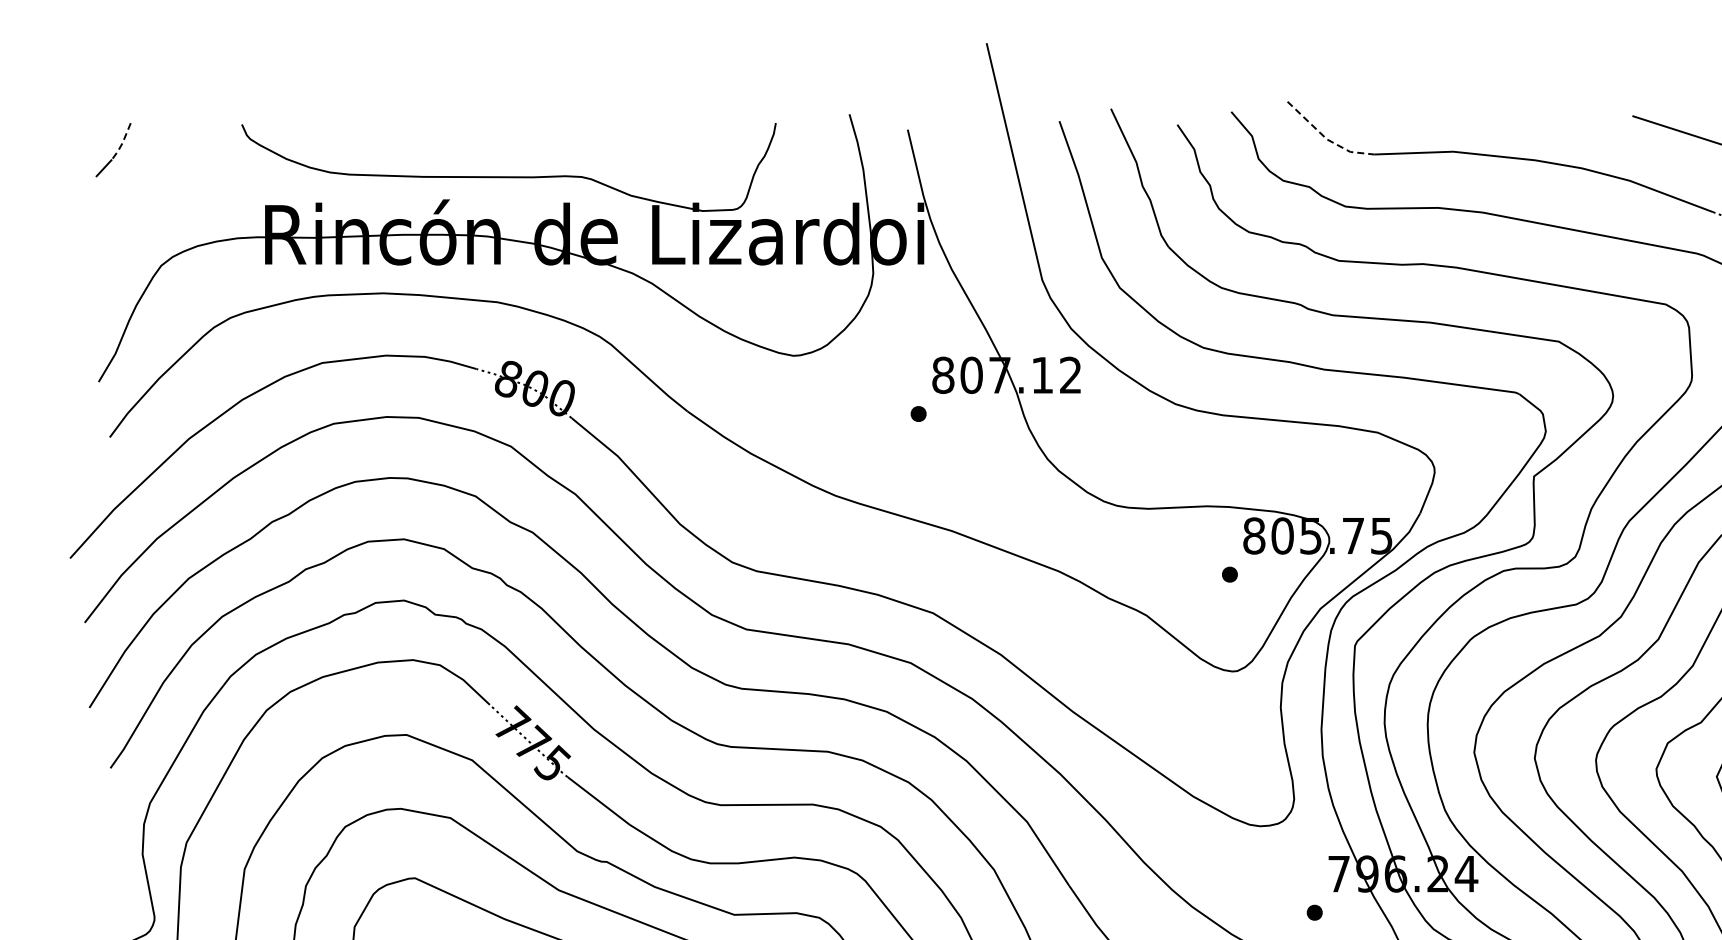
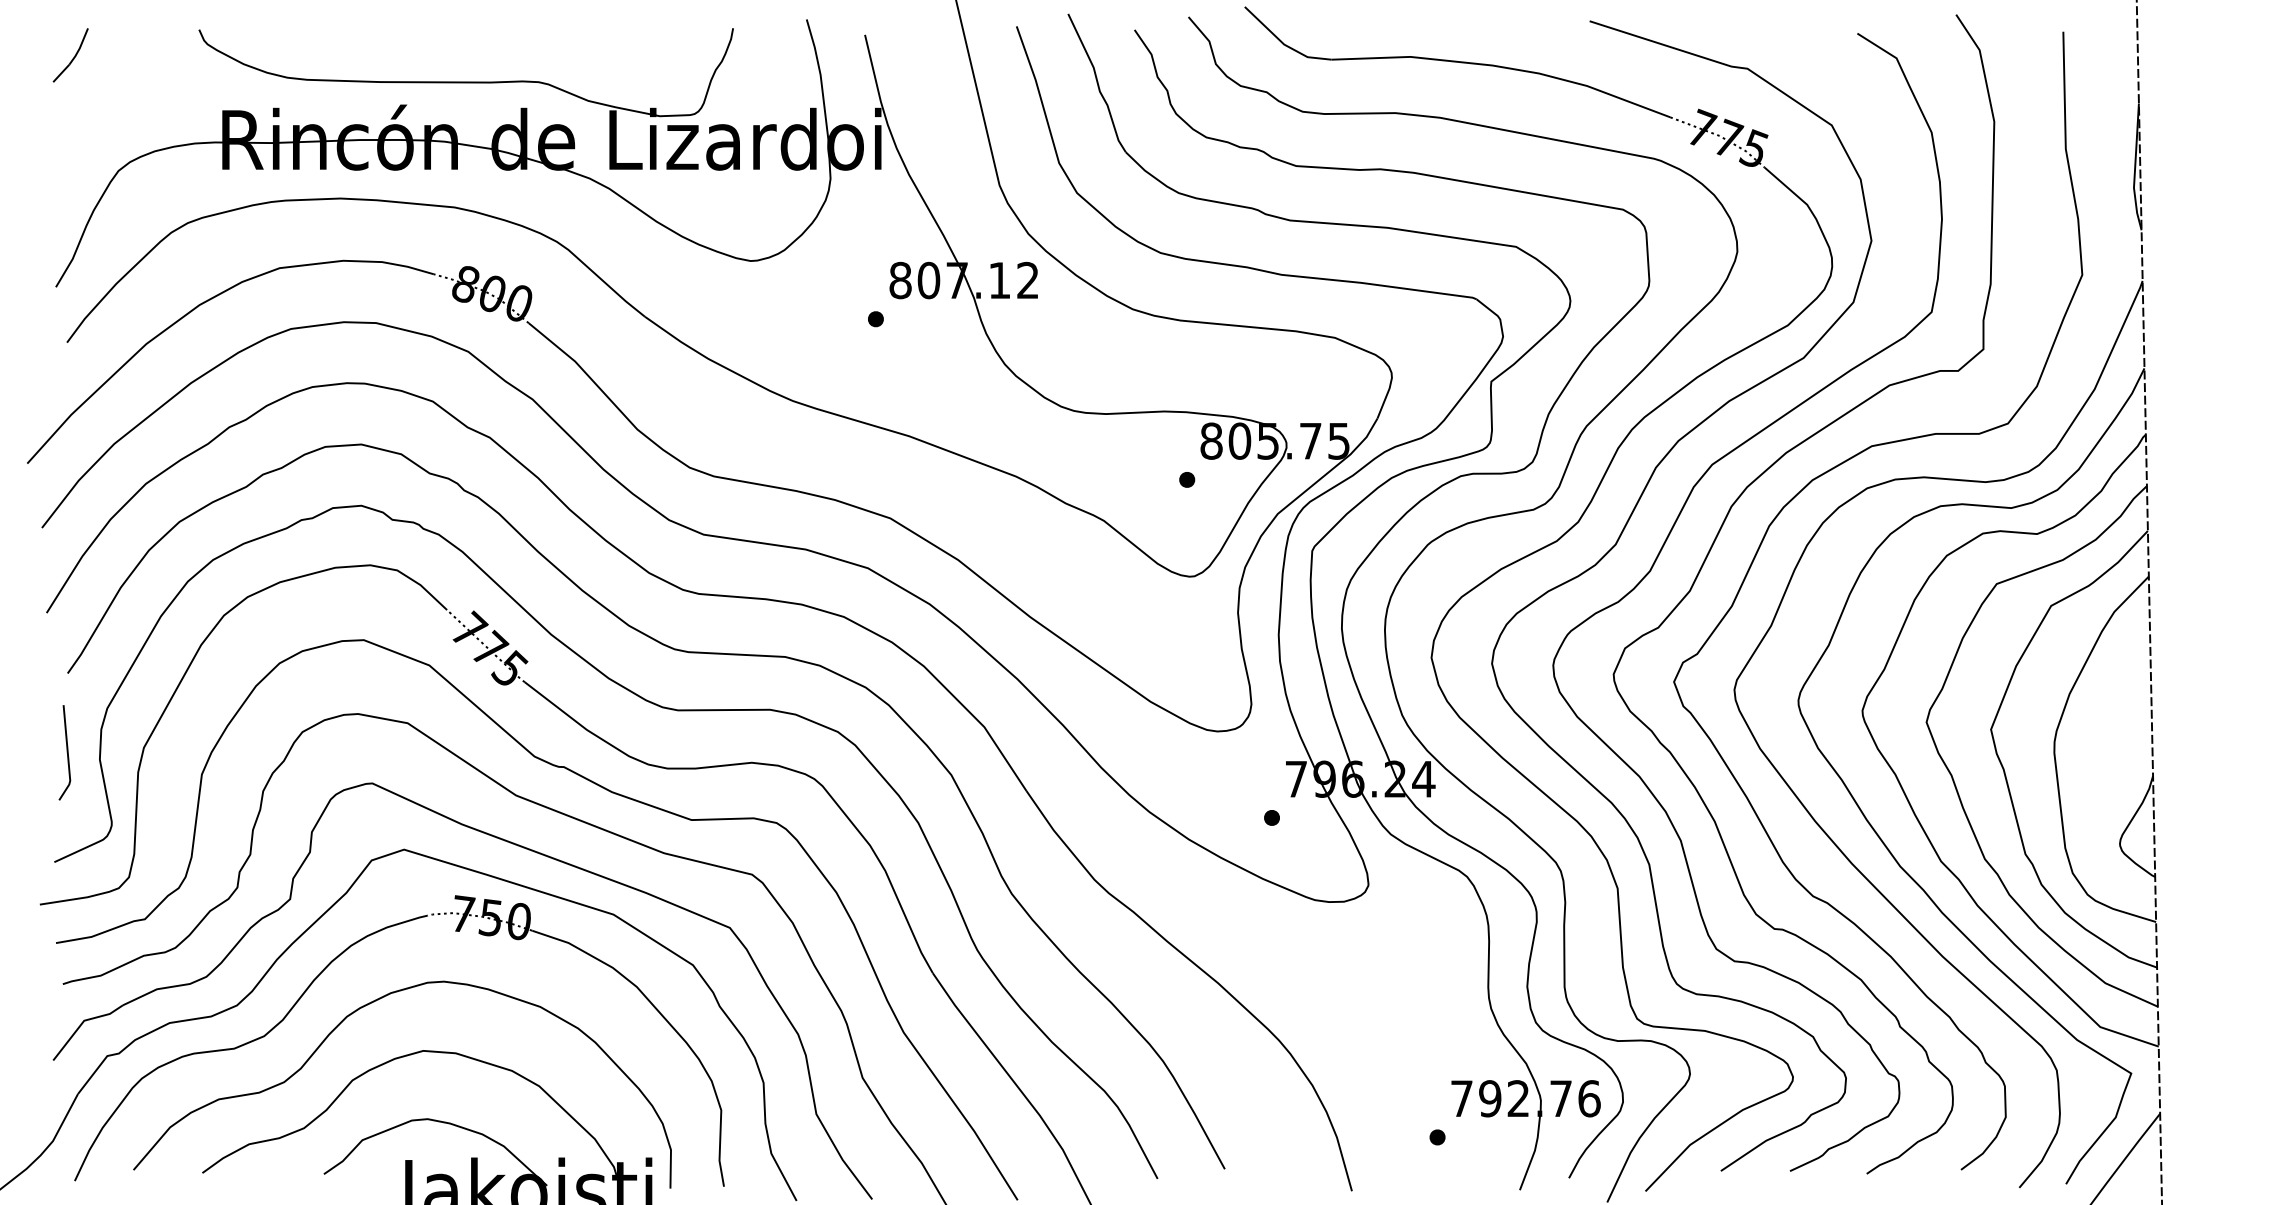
line: (1327, 139) -> (1284, 44), dashed -> solid
line: (122, 143) -> (79, 48), dashed -> solid
line: (109, 847) -> (66, 752), added

